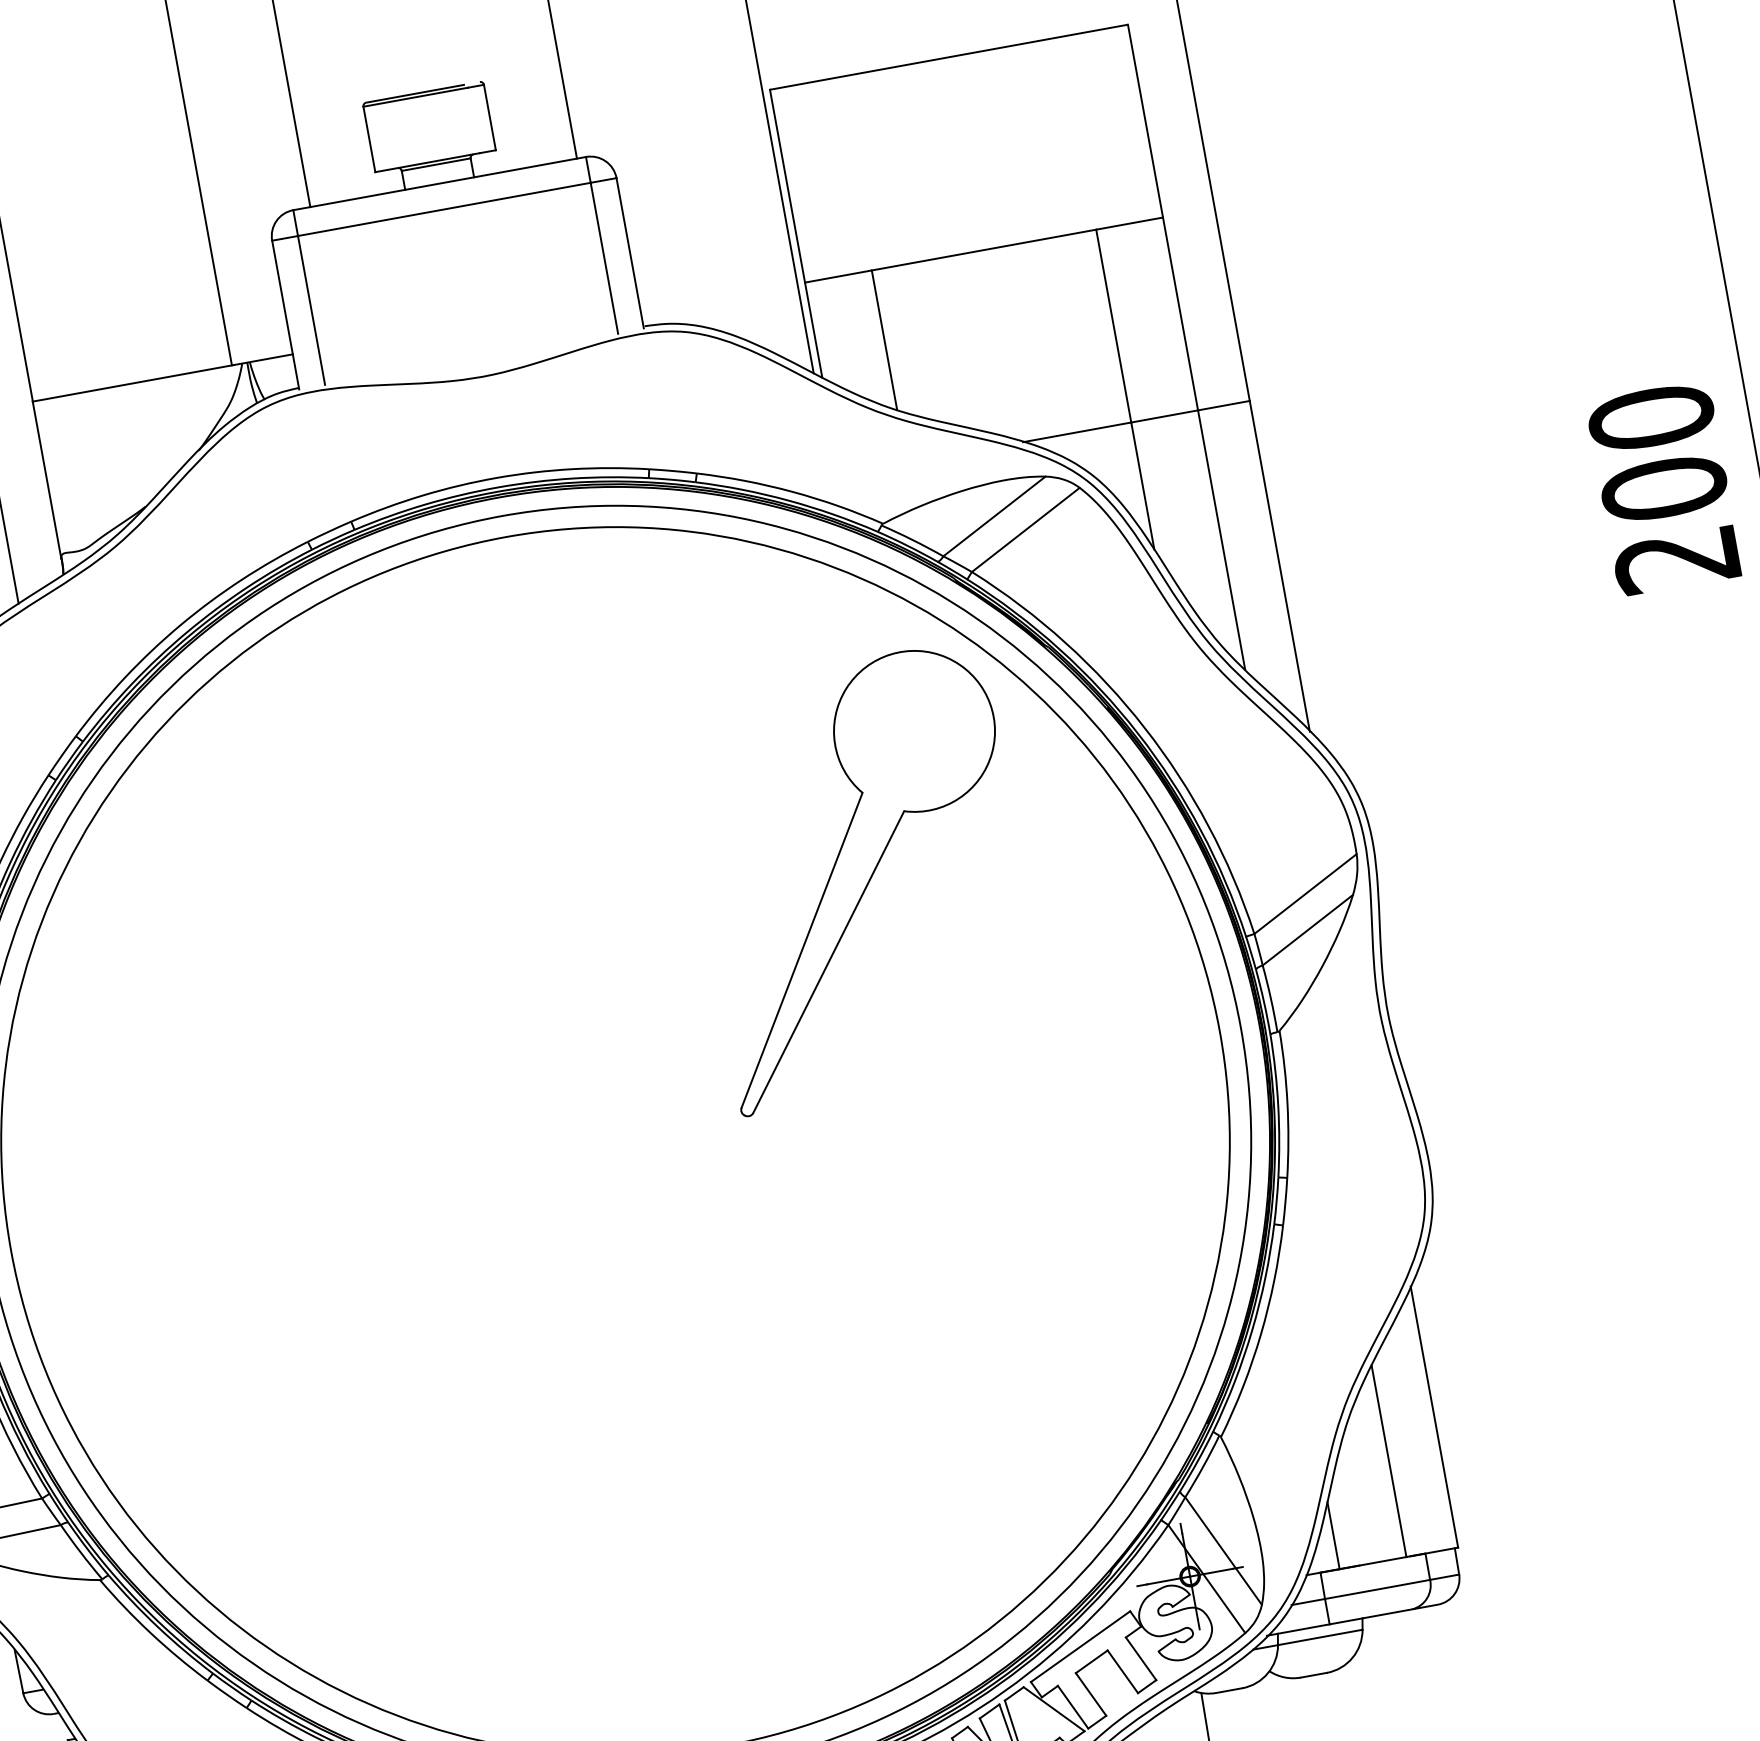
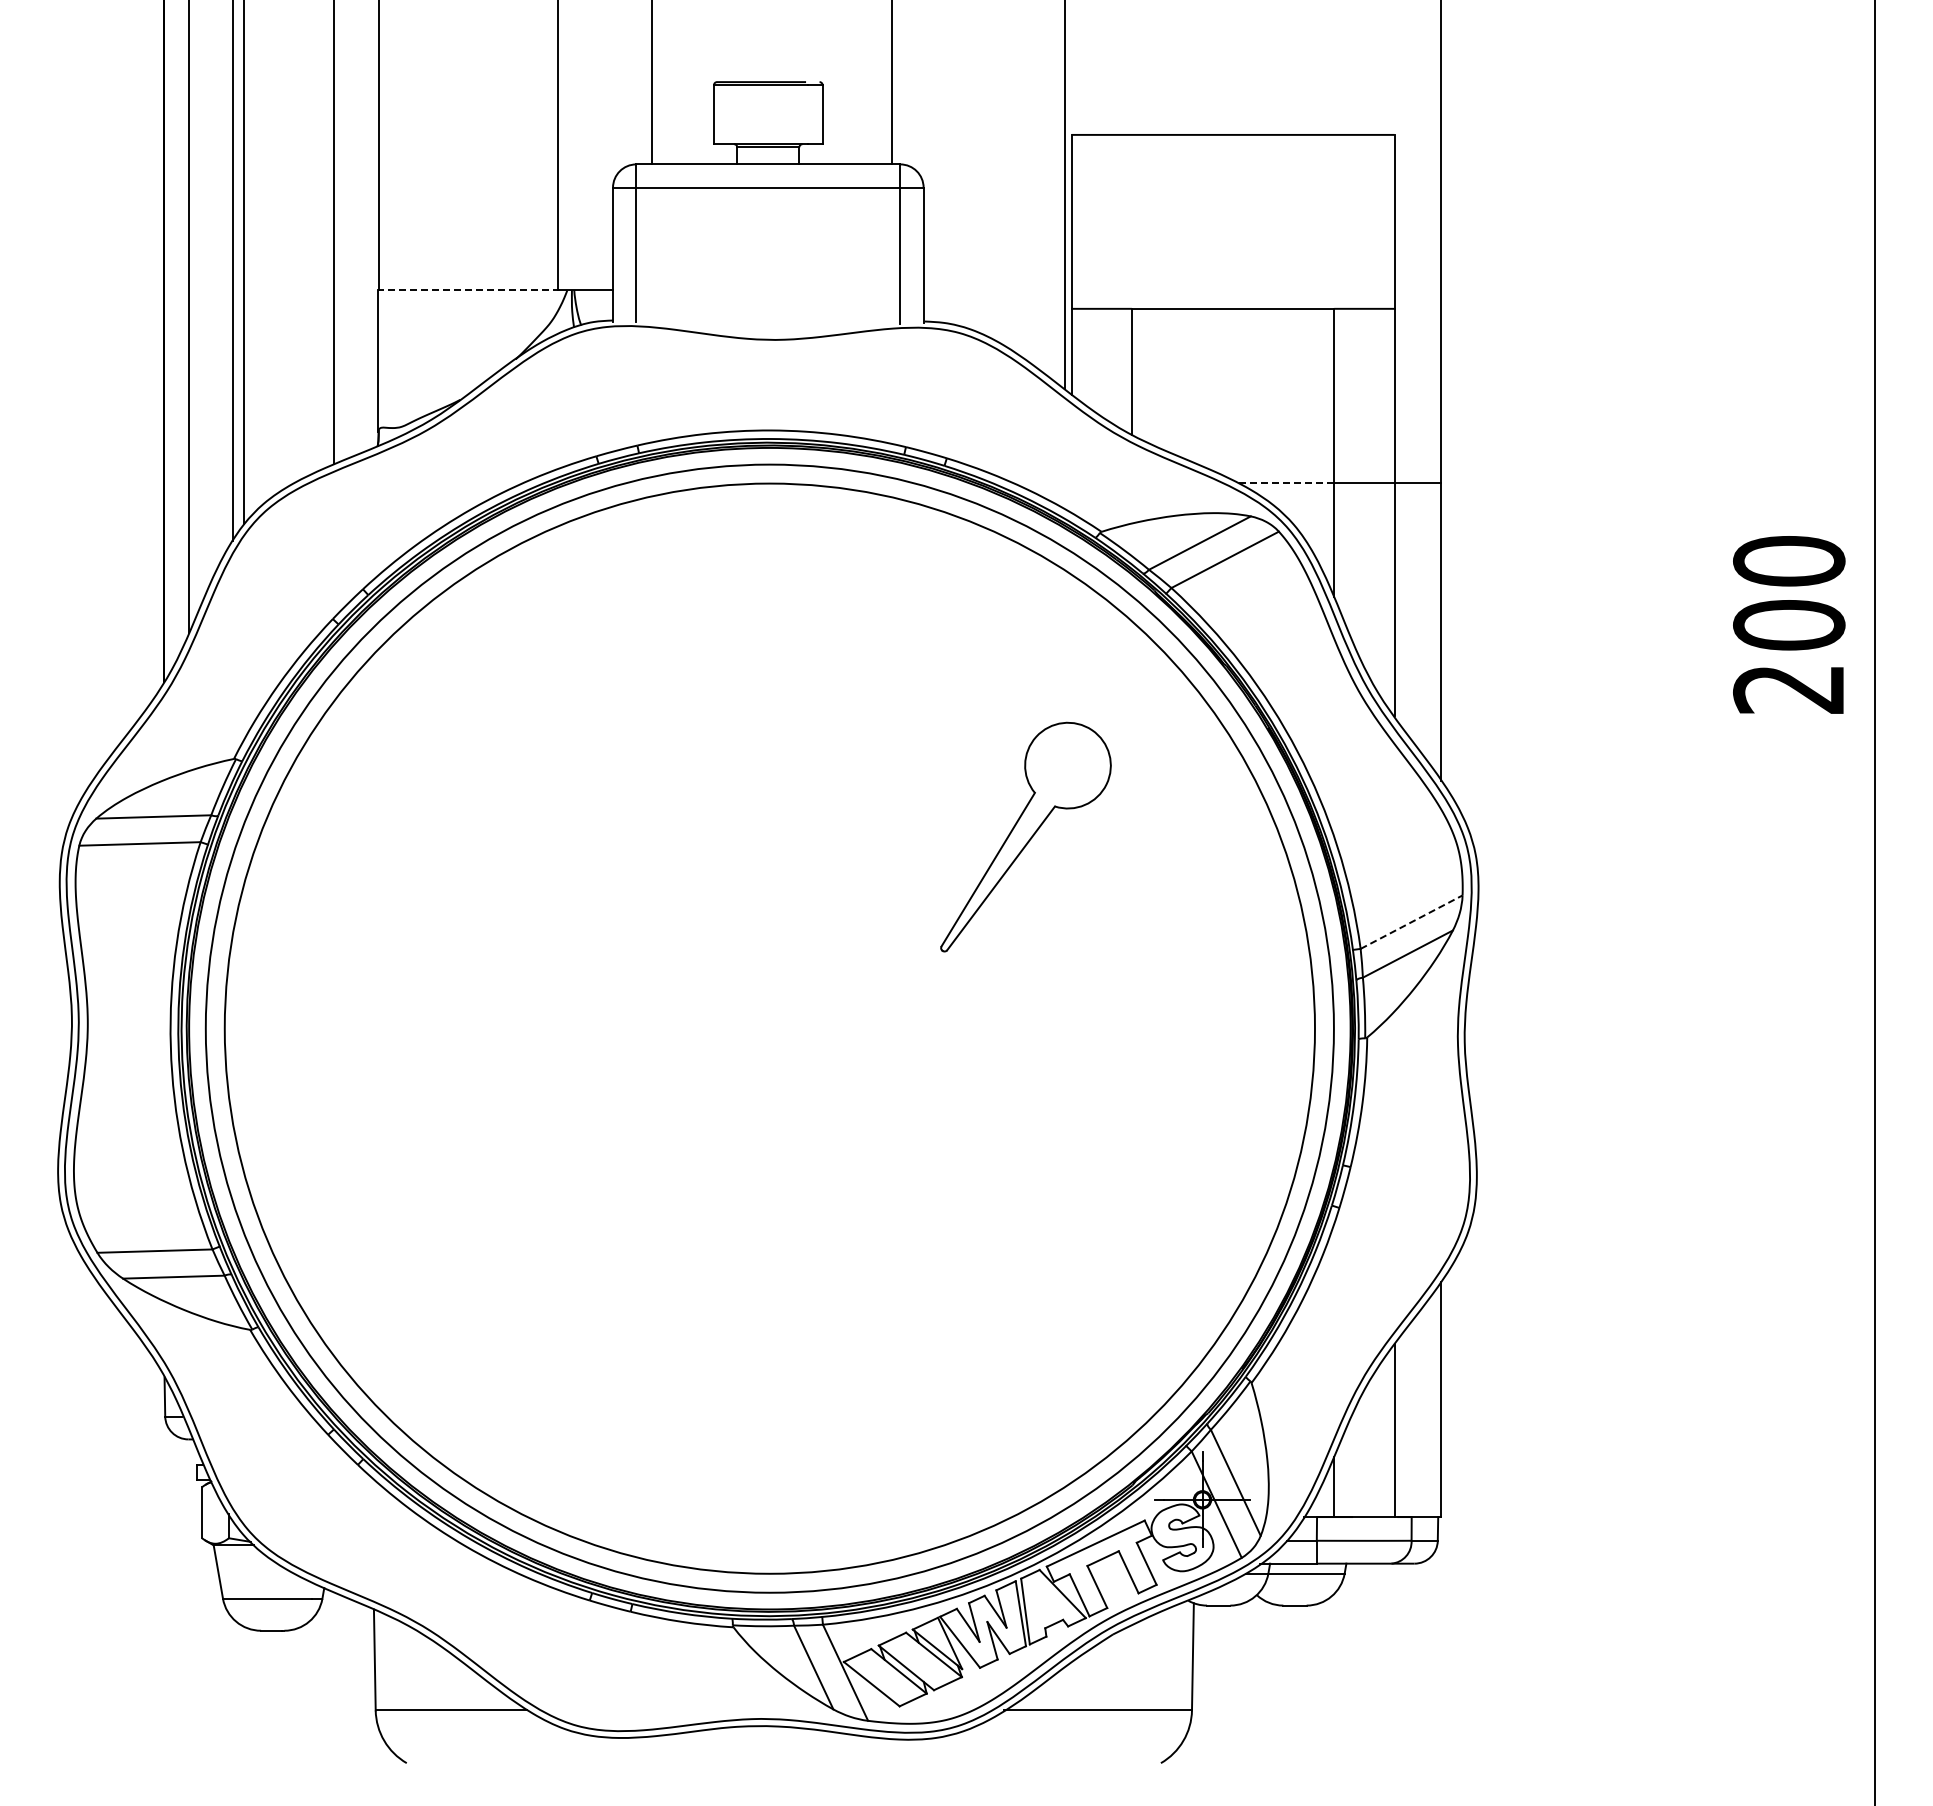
line: (133, 383) -> (469, 290), solid -> dashed
line: (1077, 432) -> (1285, 482), solid -> dashed
part: (860, 876) -> (1025, 836), size x0.6
line: (1305, 894) -> (1411, 922), solid -> dashed

